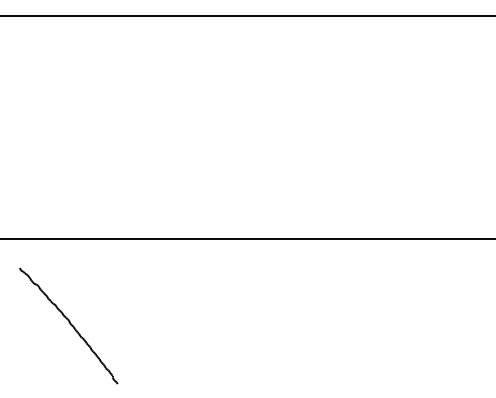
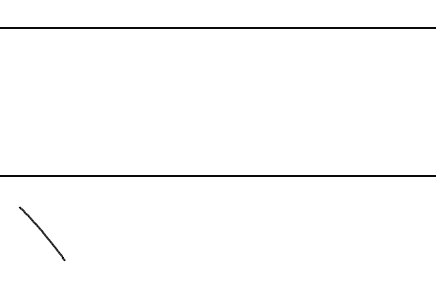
part: (69, 325) -> (42, 233), size x0.7

